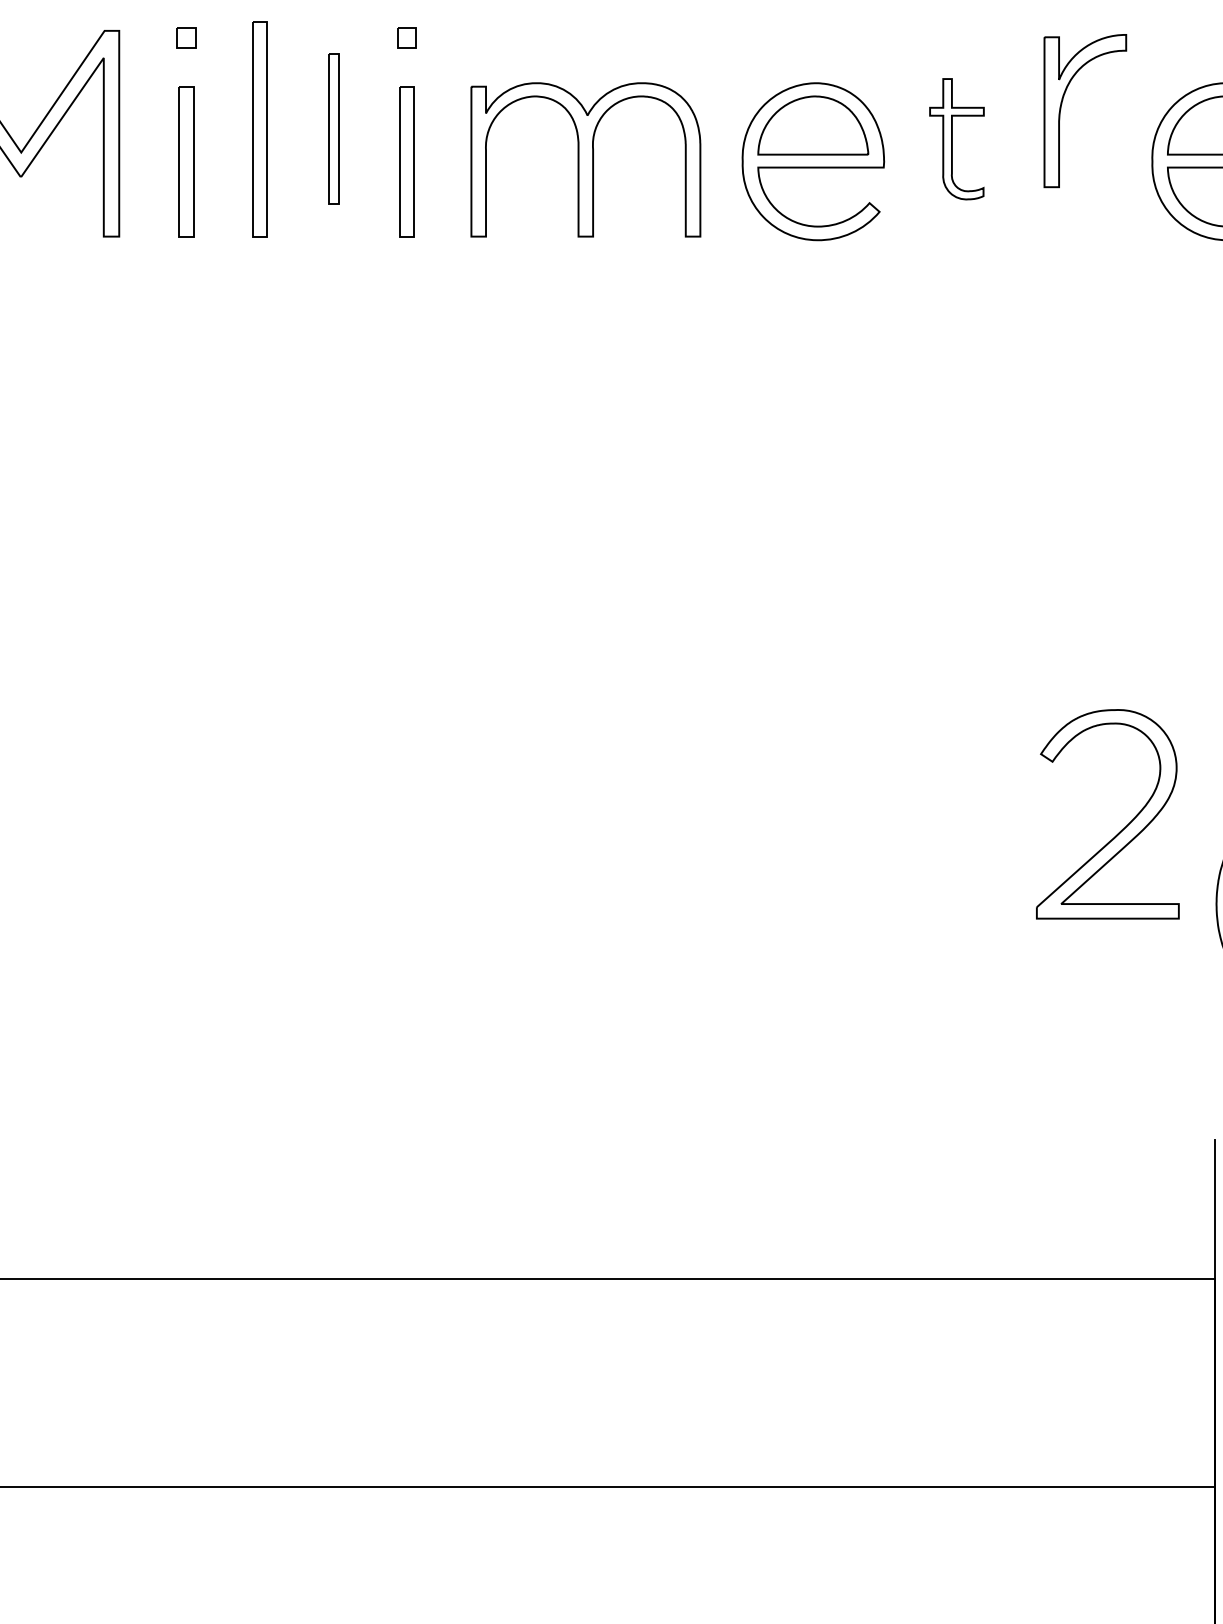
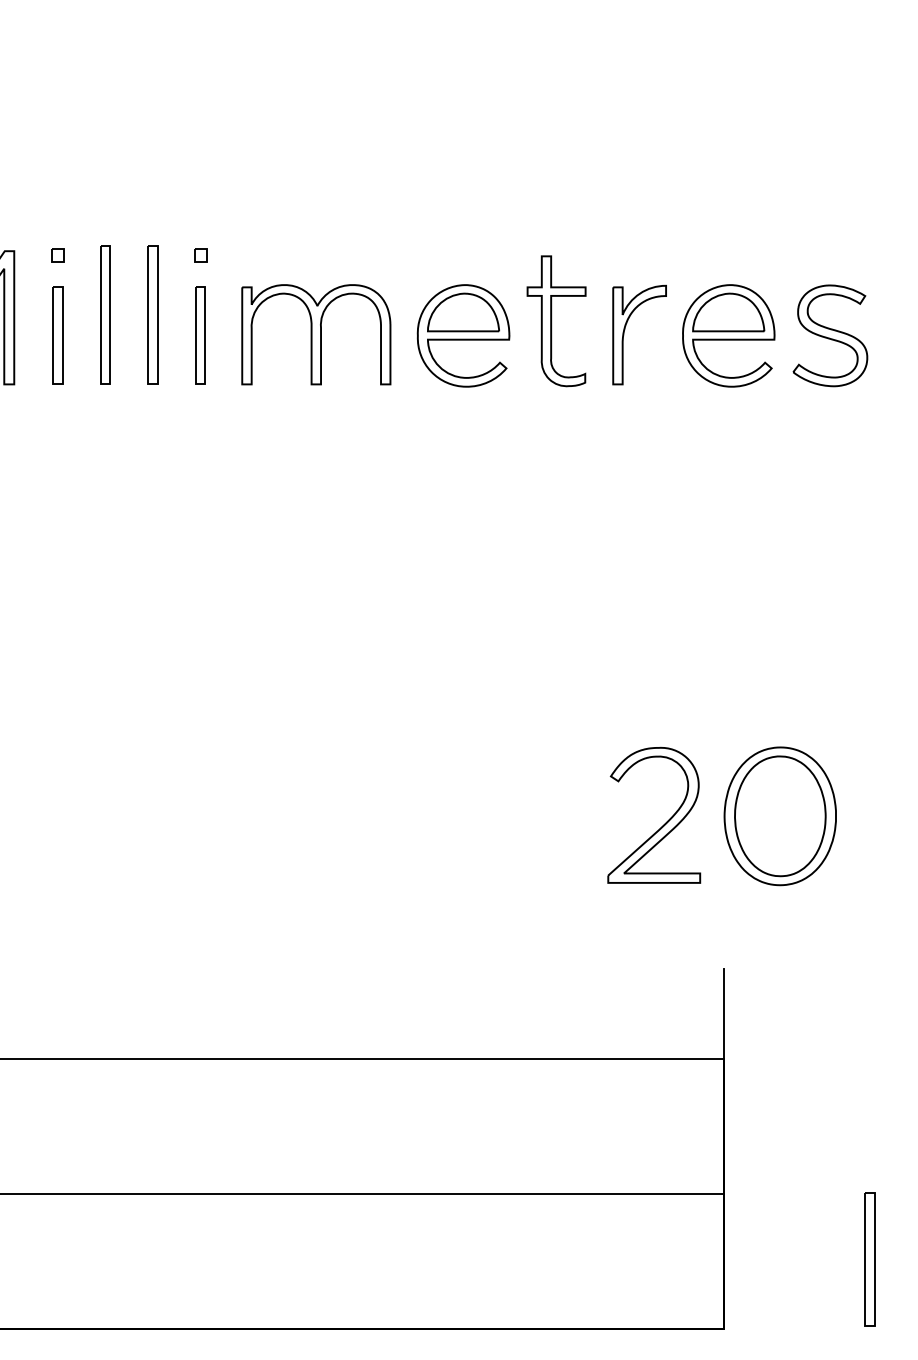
part: (1063, 102) -> (625, 329), moved
part: (332, 128) -> (152, 314), size x1.43
part: (956, 139) -> (556, 321), size x1.67
part: (1123, 826) -> (664, 823), moved

